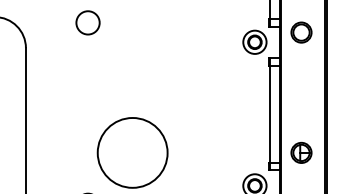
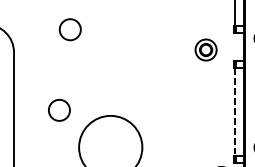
part: (254, 41) -> (205, 49), moved
circle: (75, 111) -> (58, 110), added
line: (270, 114) -> (235, 112), solid -> dashed

